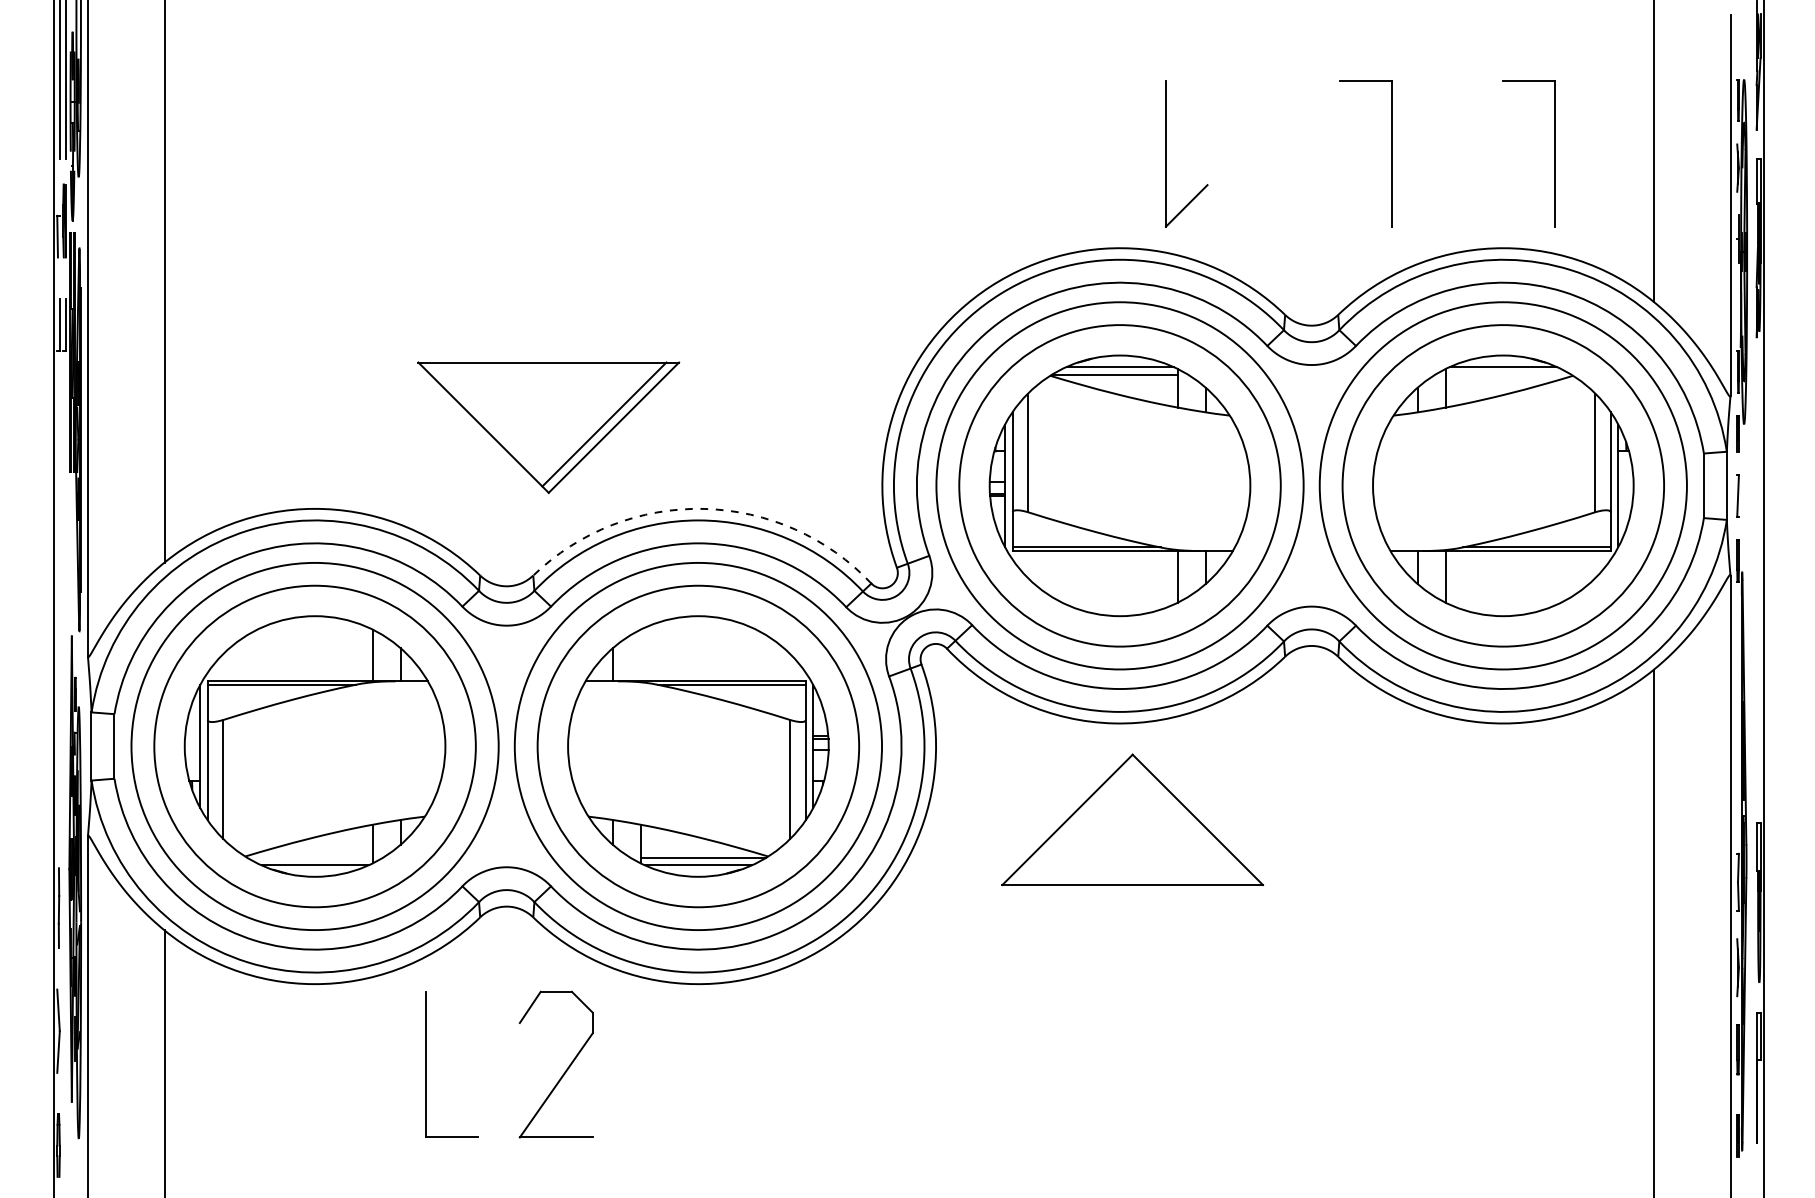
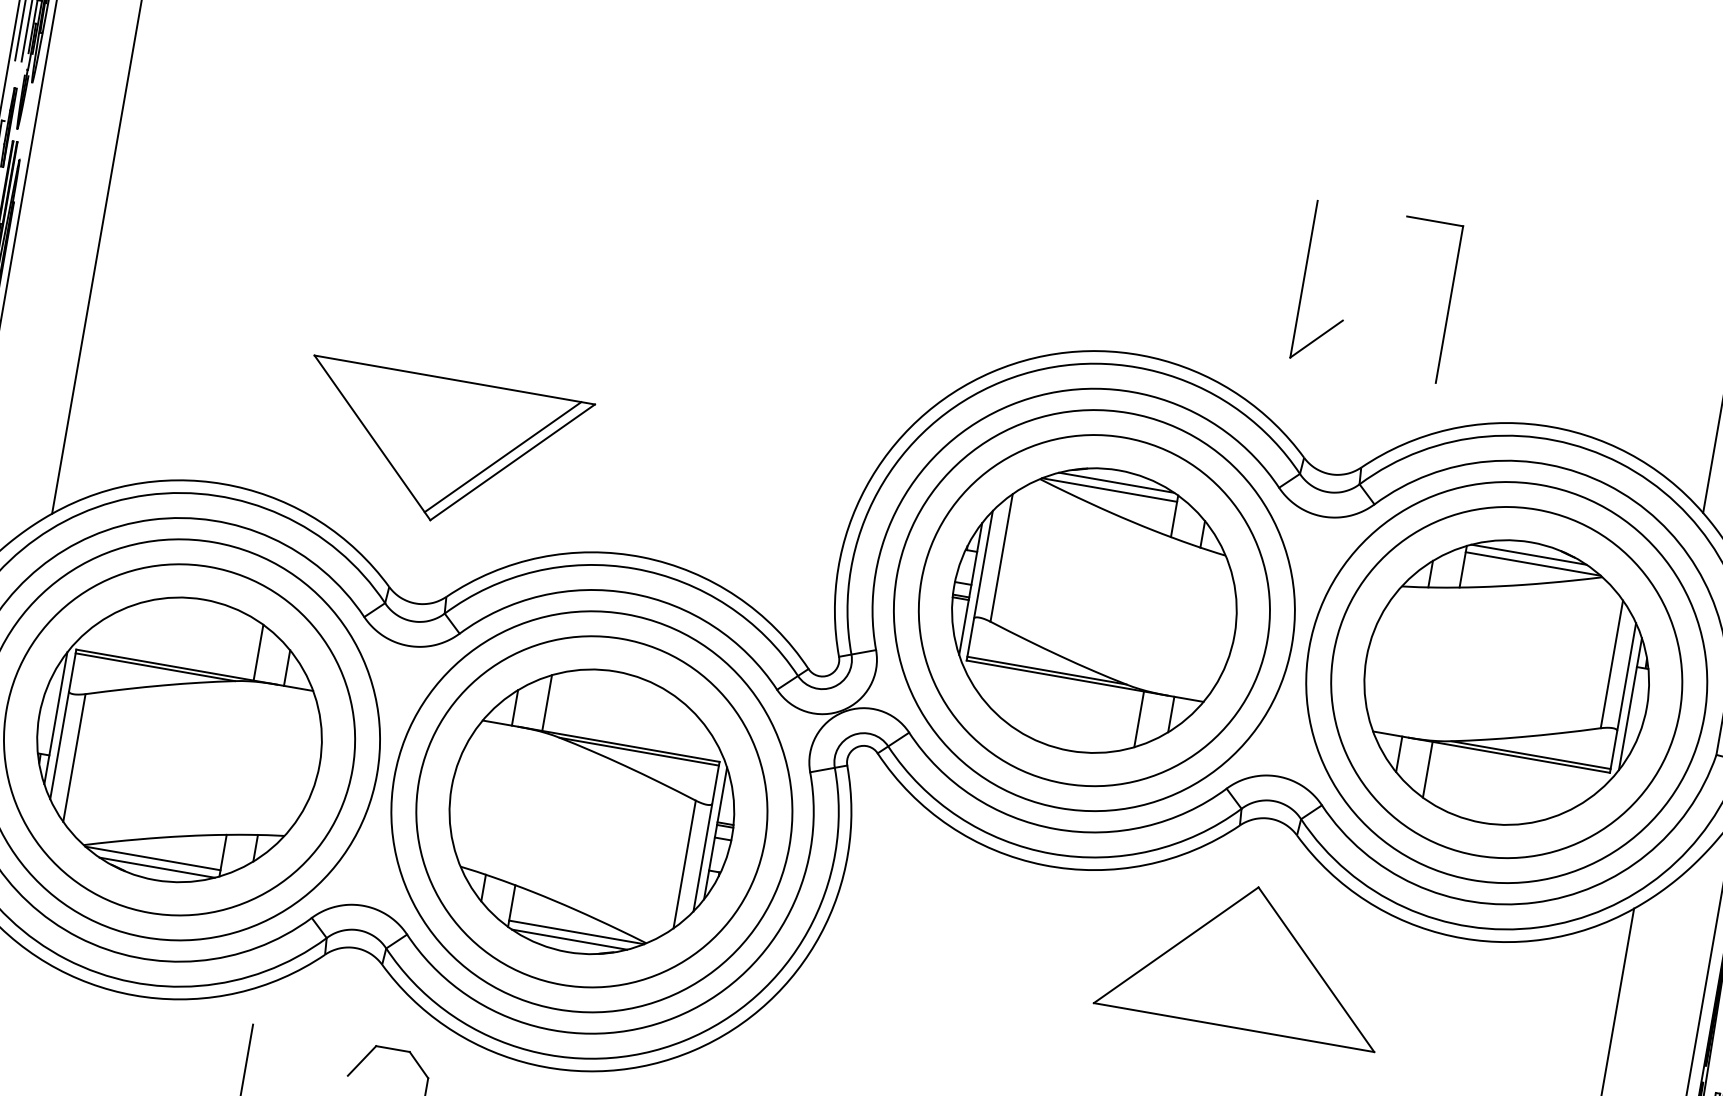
part: (1166, 153) -> (1304, 278), moved
part: (1554, 153) -> (1624, 334), removed
line: (1508, 374) -> (1533, 563), added
part: (548, 427) -> (442, 449), moved
arc: (704, 508) -> (643, 556), dashed -> solid
line: (640, 655) -> (546, 703), added
part: (1132, 819) -> (1246, 957), moved
line: (309, 857) -> (152, 858), added

